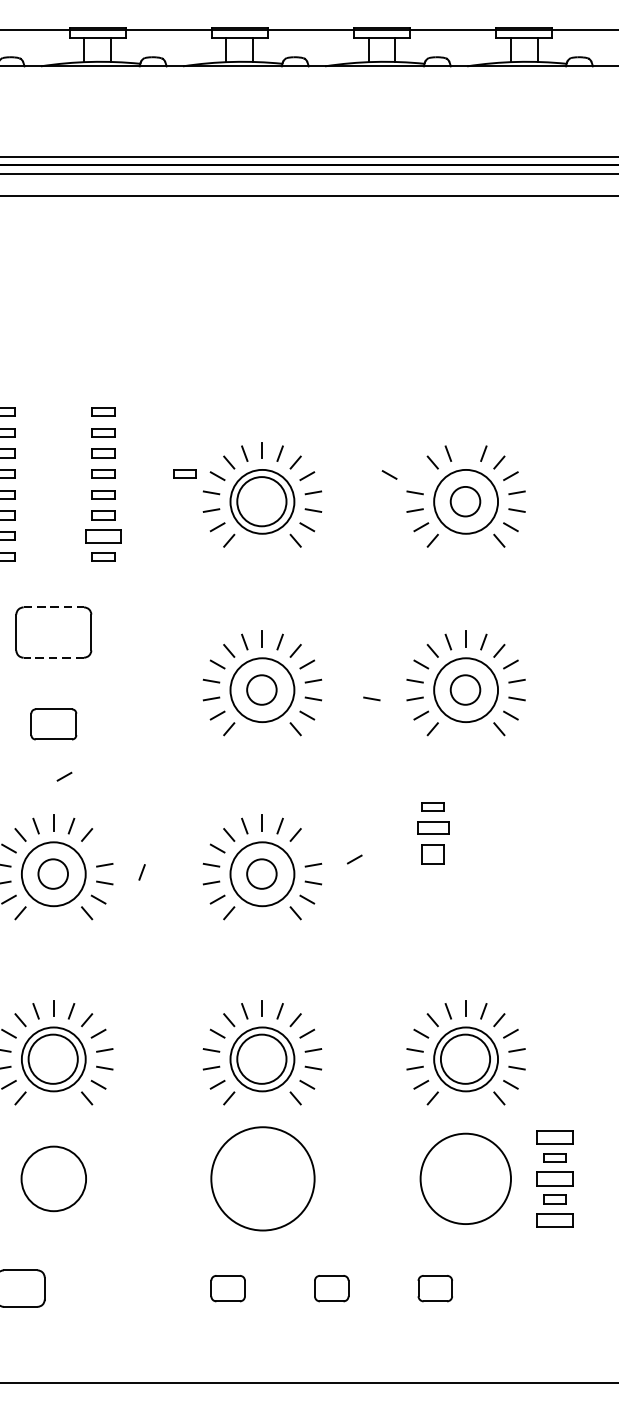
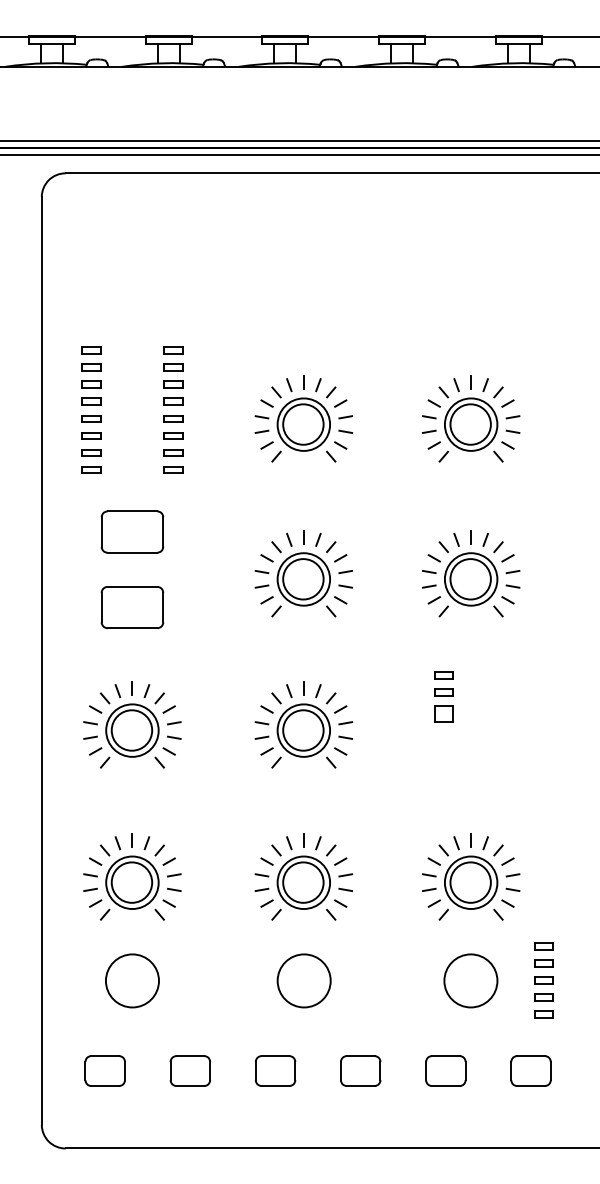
line: (465, 450) -> (470, 382), added
part: (185, 473) -> (240, 401), removed
line: (388, 474) -> (433, 403), moved
circle: (465, 501) -> (470, 424), size x1.67
part: (103, 535) -> (173, 452), size x0.62
line: (53, 607) -> (132, 511), dashed -> solid
line: (53, 657) -> (132, 552), dashed -> solid
circle: (262, 690) -> (303, 579), size x1.67
circle: (465, 690) -> (470, 579), size x1.67
line: (371, 698) -> (393, 586), removed
part: (53, 724) -> (132, 607), size x1.67
line: (63, 776) -> (168, 709), moved
part: (432, 827) -> (443, 692), size x0.71
line: (354, 859) -> (340, 709), moved
line: (141, 871) -> (204, 728), removed
circle: (52, 874) -> (131, 730), size x1.67
circle: (262, 874) -> (303, 730), size x1.67
part: (554, 1137) -> (543, 946), size x0.62
circle: (262, 1178) -> (303, 980), size x0.62
circle: (465, 1178) -> (470, 980), size x0.71
part: (554, 1178) -> (543, 980), size x0.62
part: (554, 1219) -> (543, 1014), size x0.62
part: (123, 1287) -> (189, 1070), added
part: (227, 1287) -> (275, 1070), size x1.43
part: (331, 1287) -> (360, 1070), size x1.43
part: (434, 1287) -> (445, 1070), size x1.43
part: (538, 1287) -> (530, 1070), added

